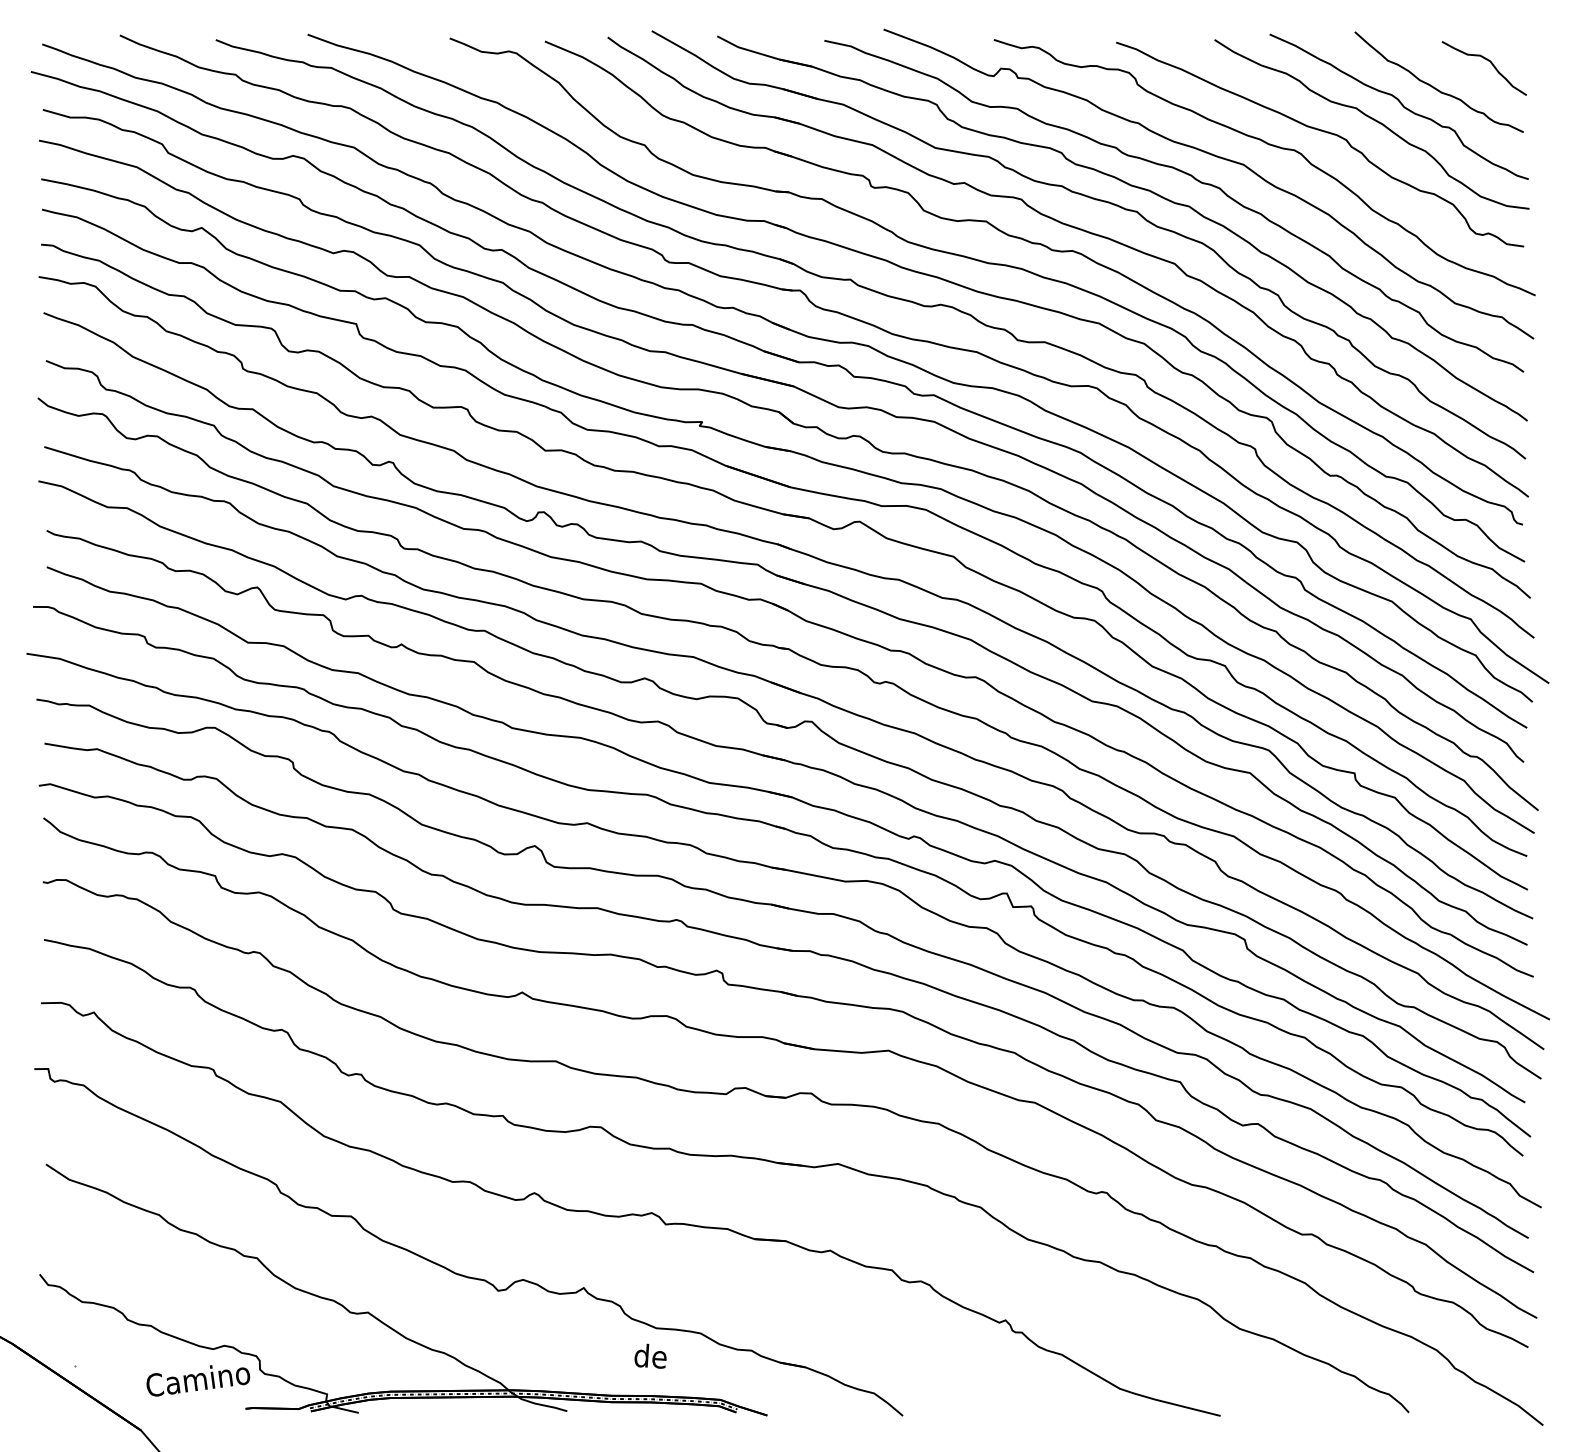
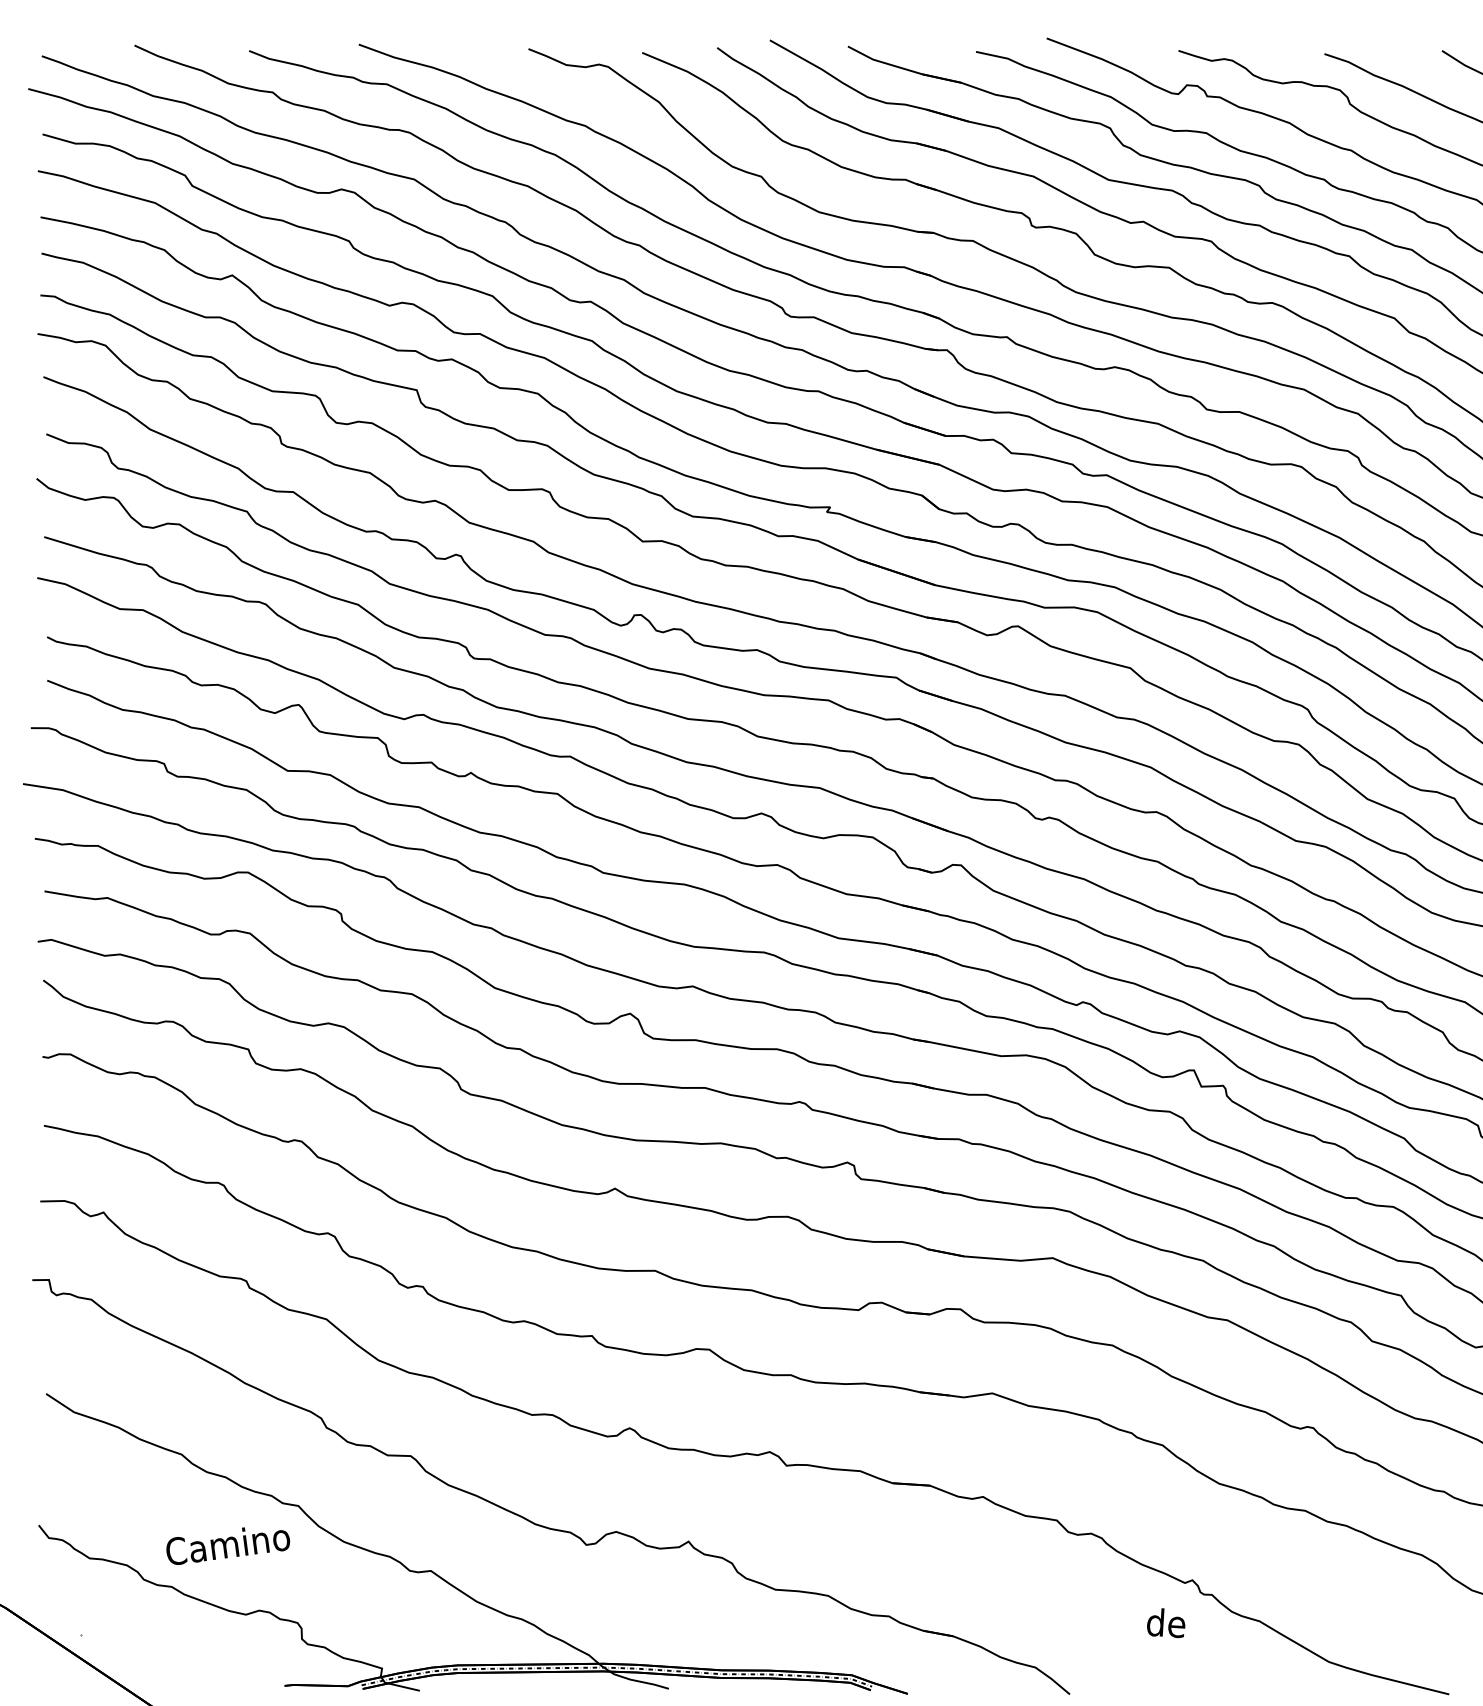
text: (650, 1355) -> (1166, 1622), moved
text: (198, 1380) -> (228, 1545), moved

